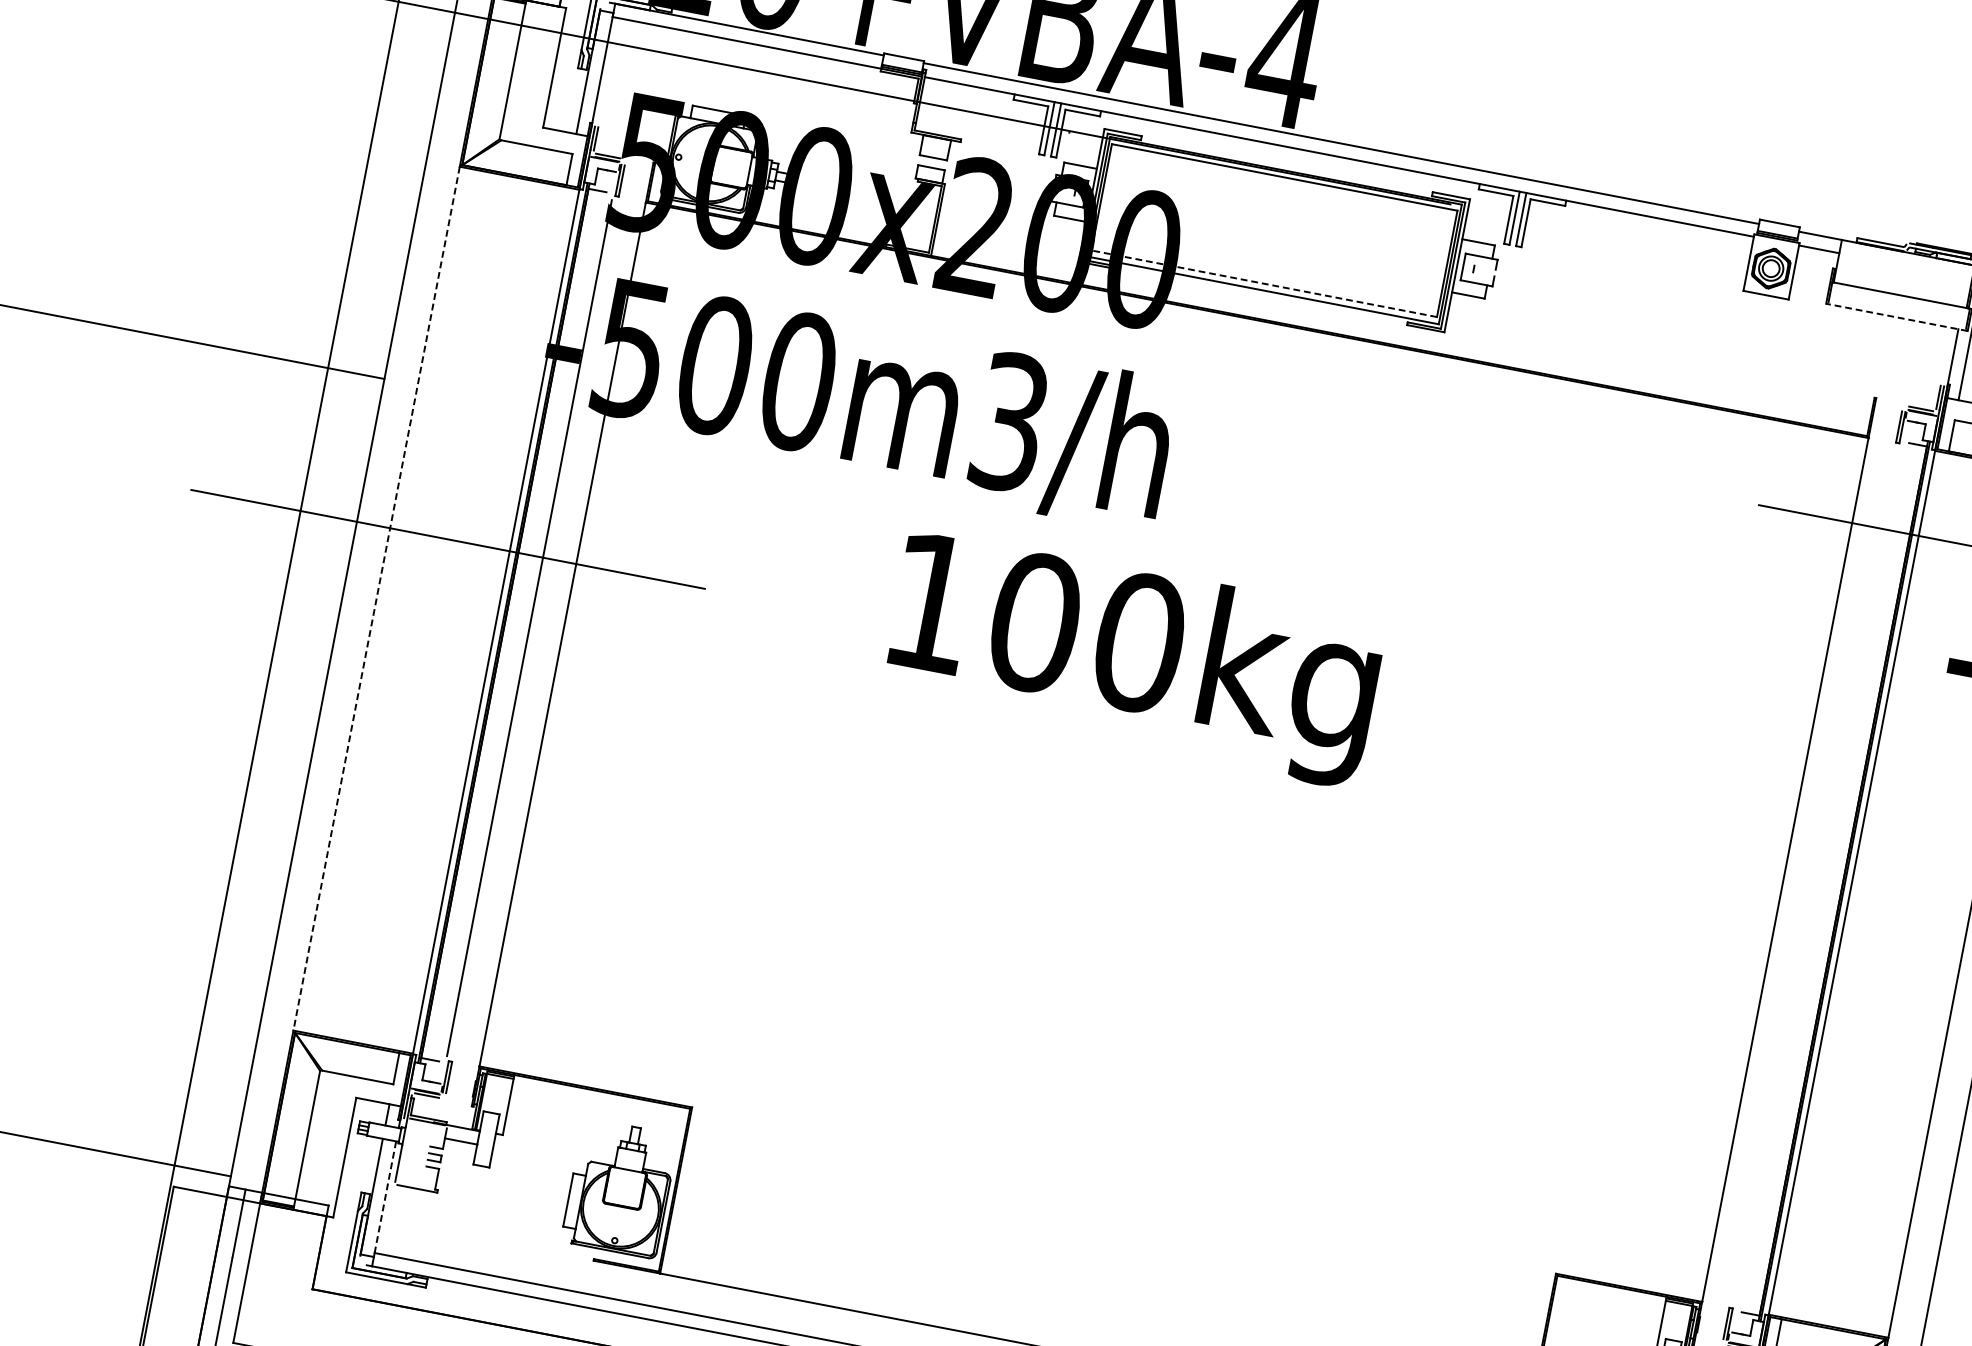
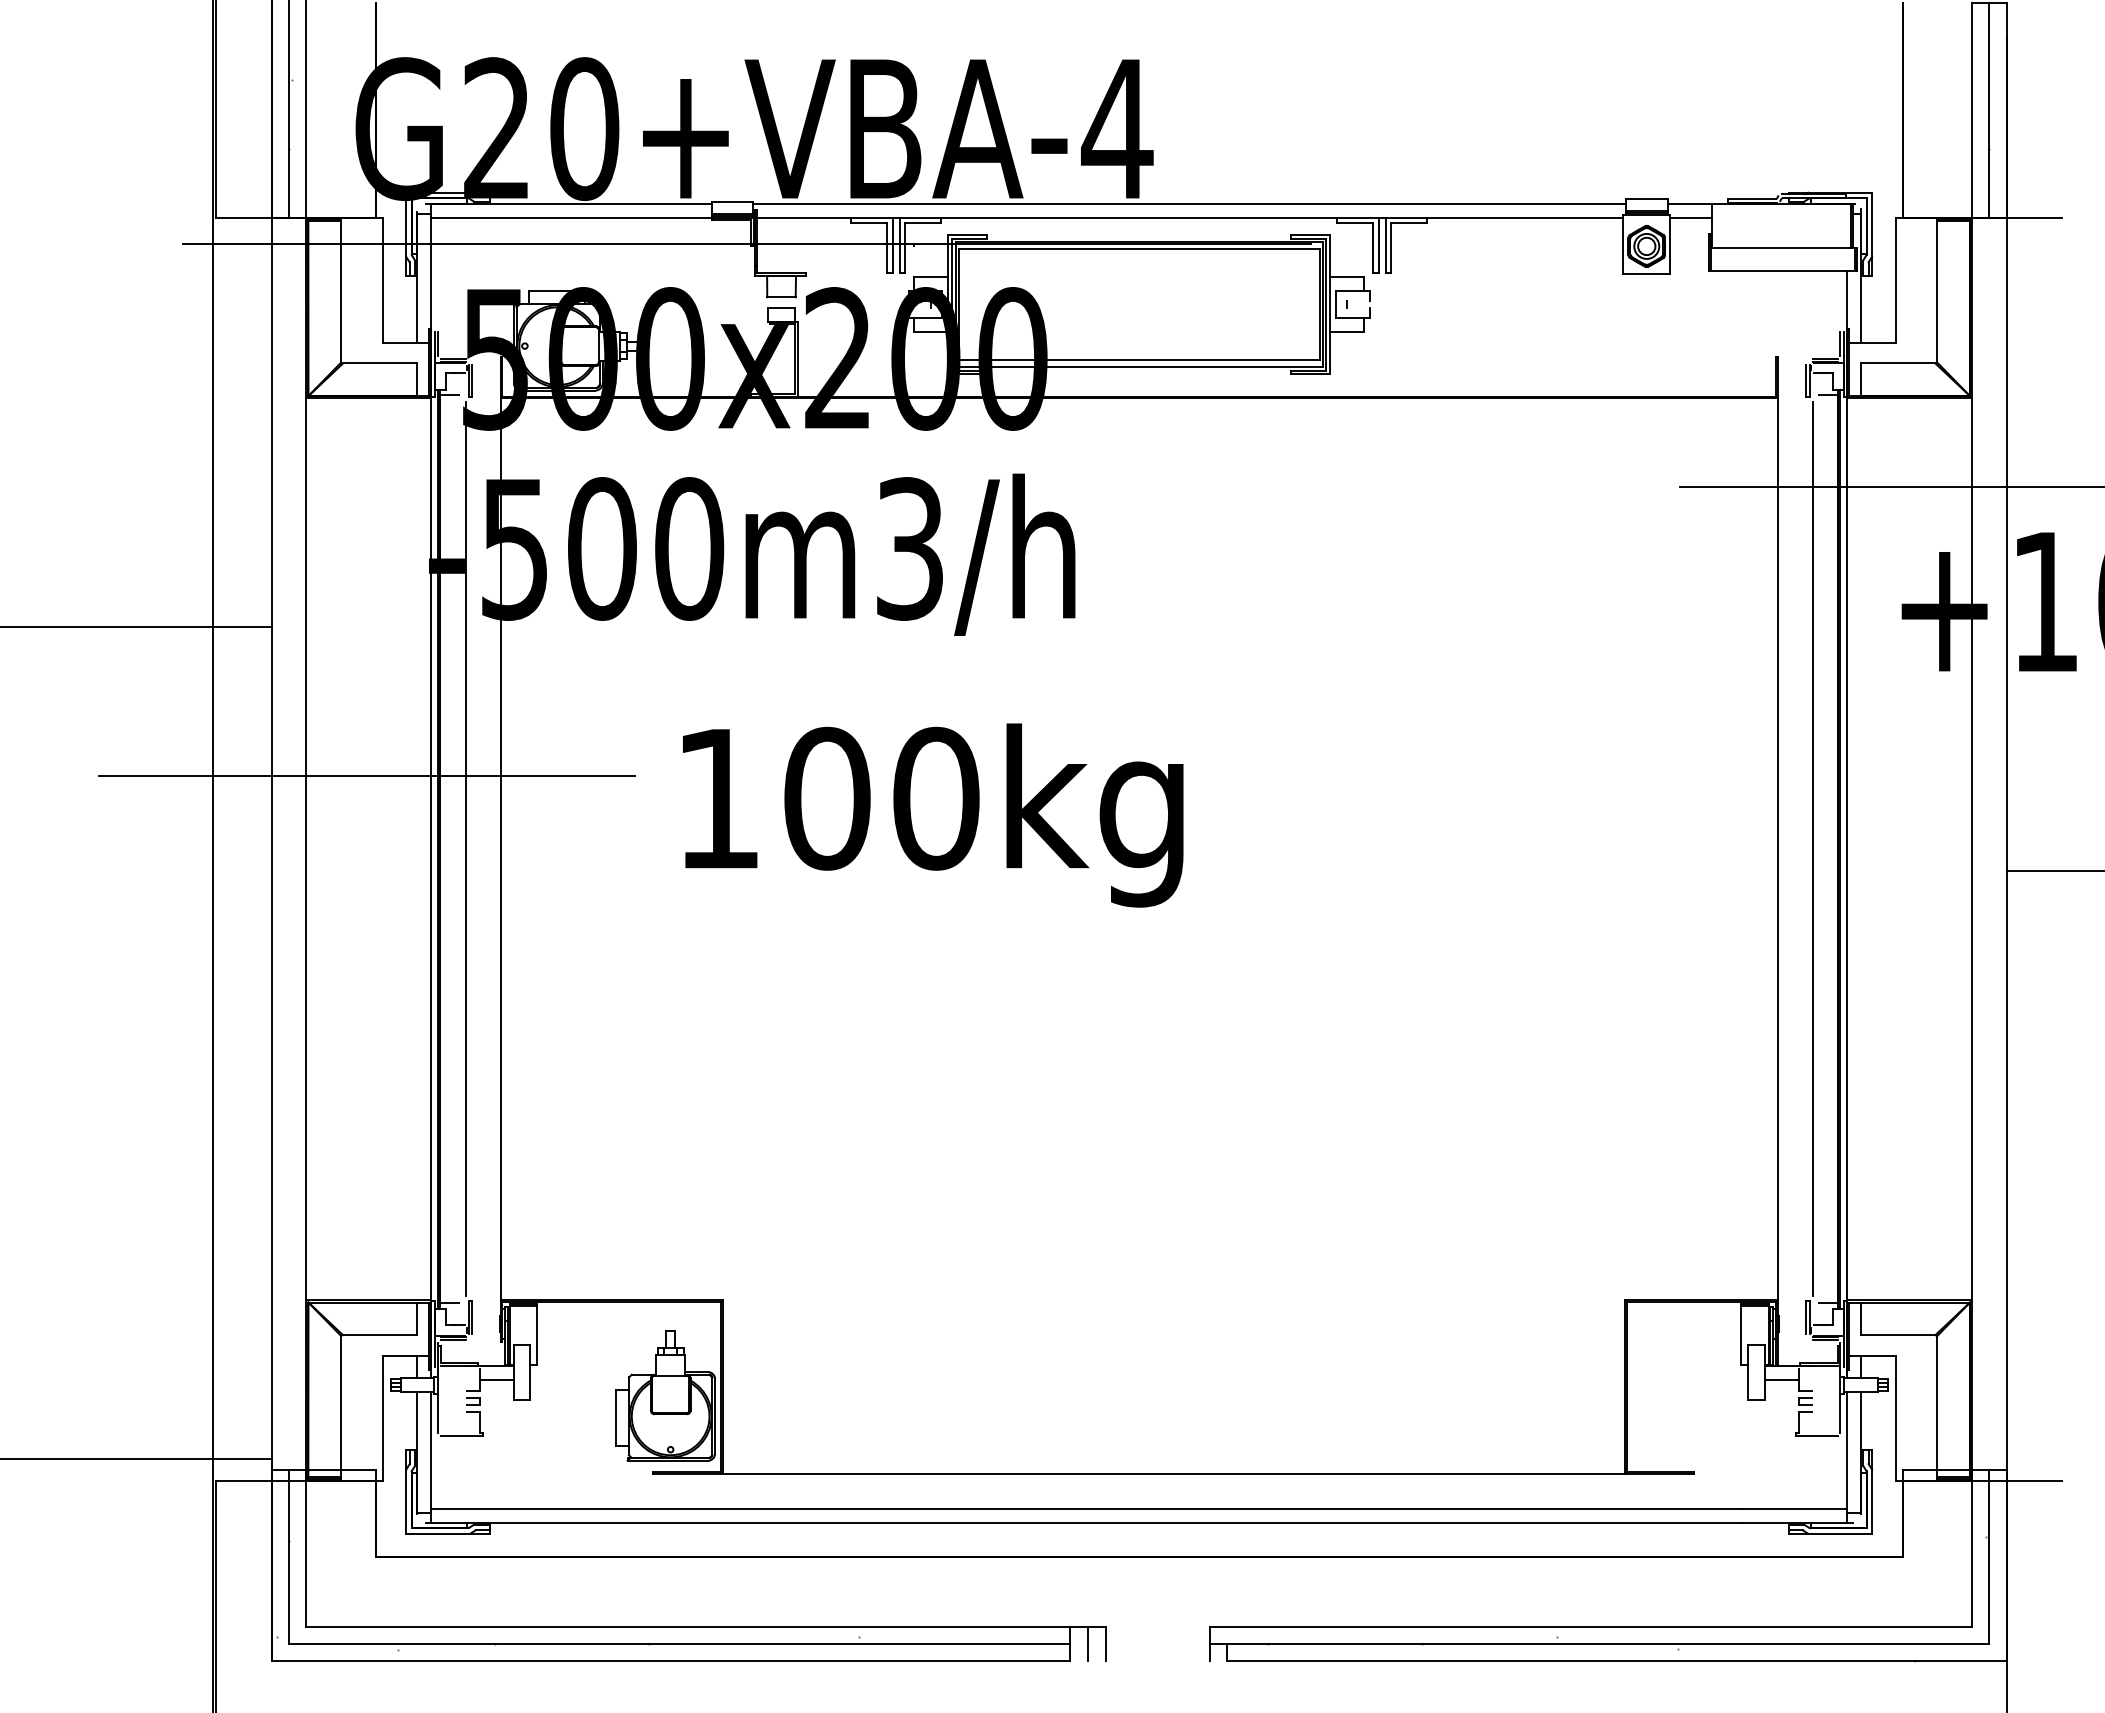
line: (1263, 284) -> (1138, 360), dashed -> solid
line: (1896, 317) -> (1782, 271), dashed -> solid
line: (376, 598) -> (306, 849), dashed -> solid
text: (1133, 658) -> (933, 815), moved
line: (1818, 876) -> (1812, 849), added
line: (385, 1197) -> (431, 1450), dashed -> solid

